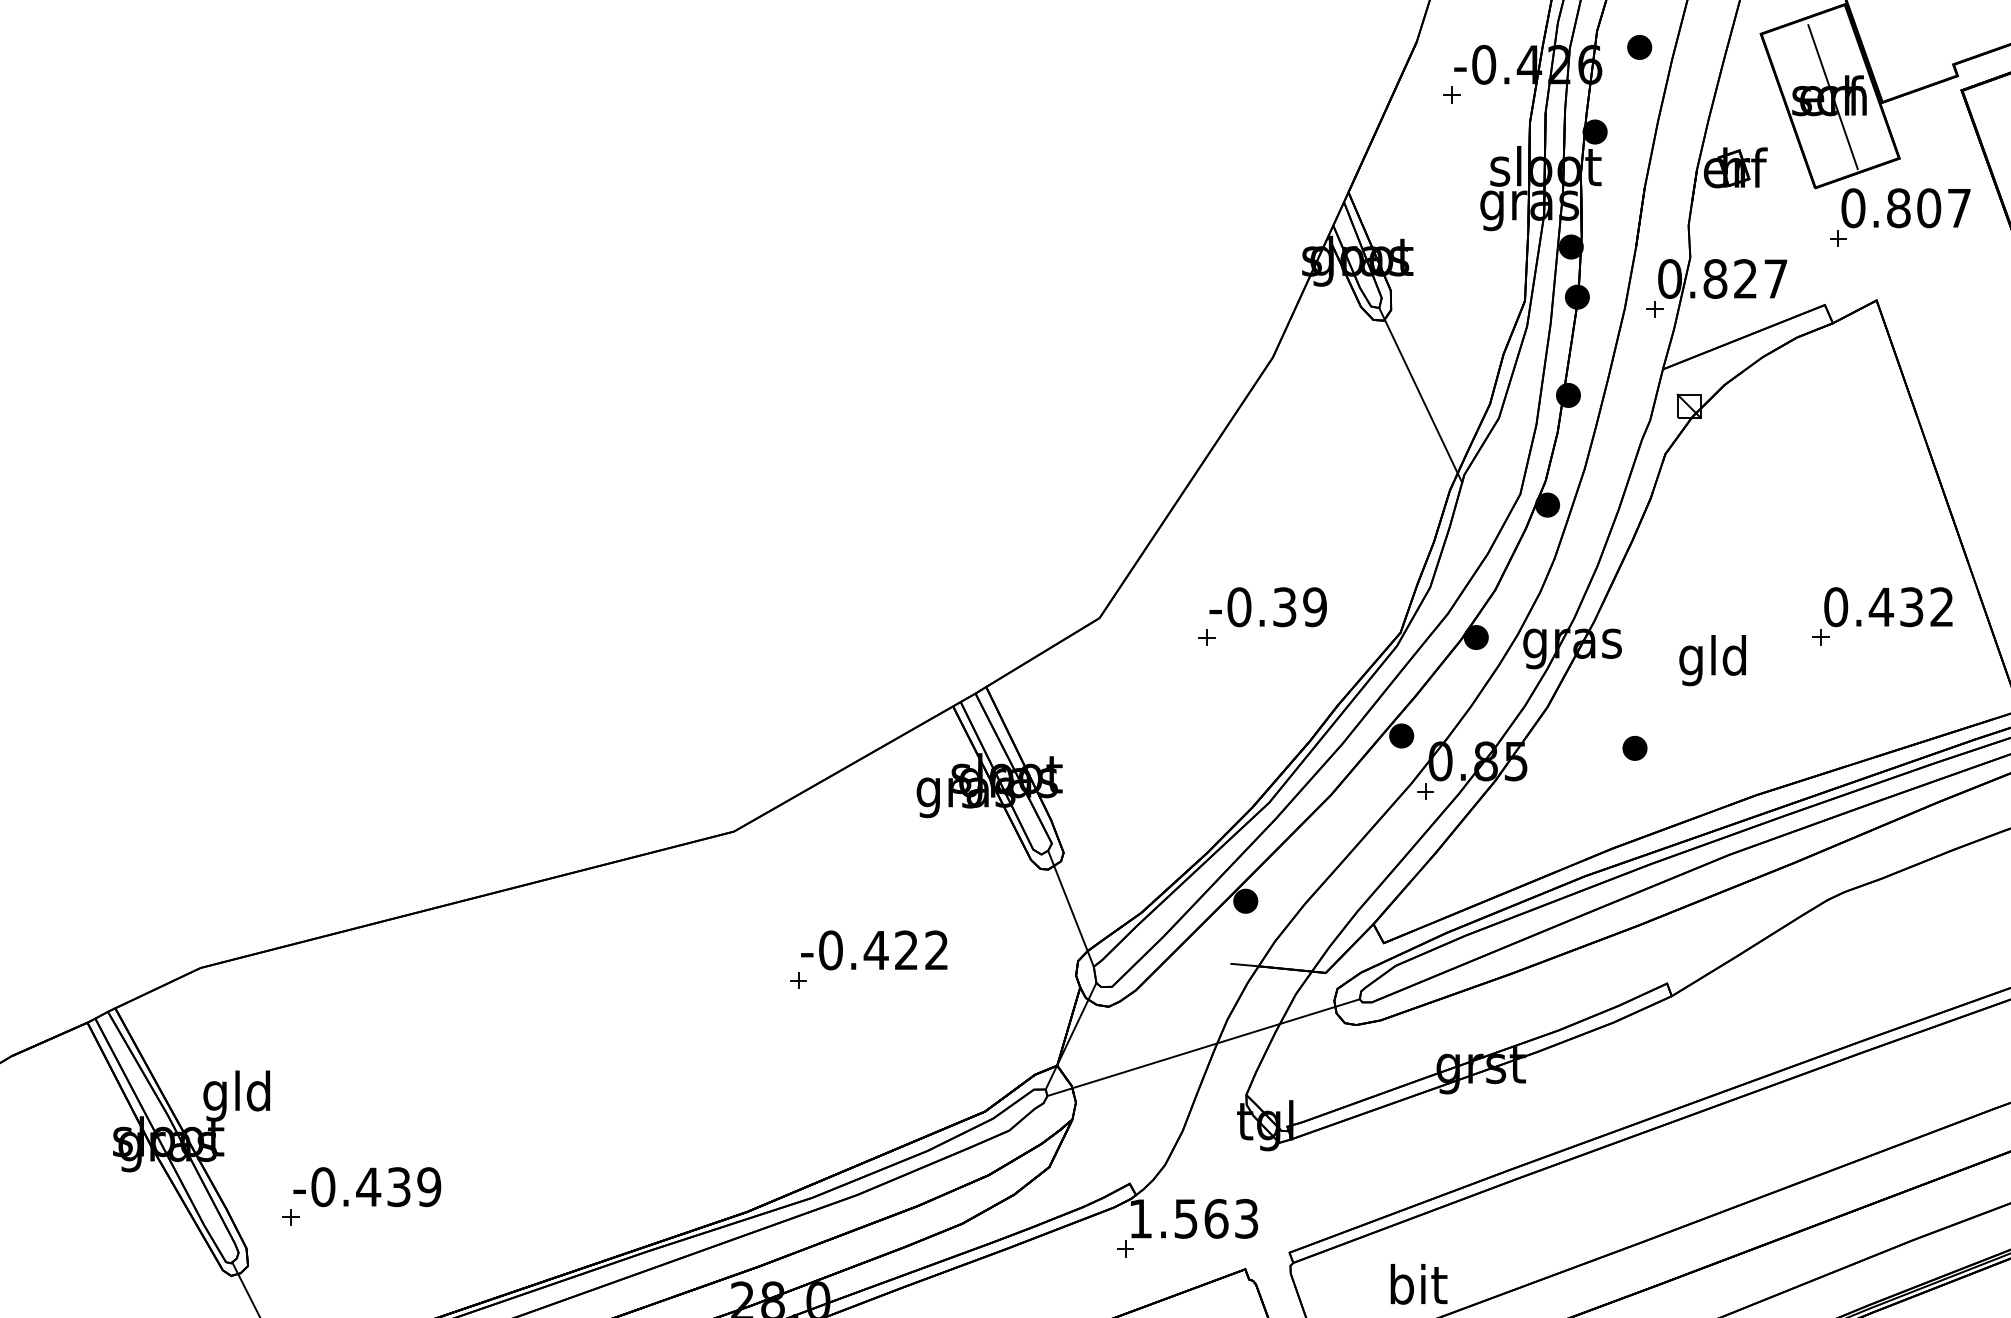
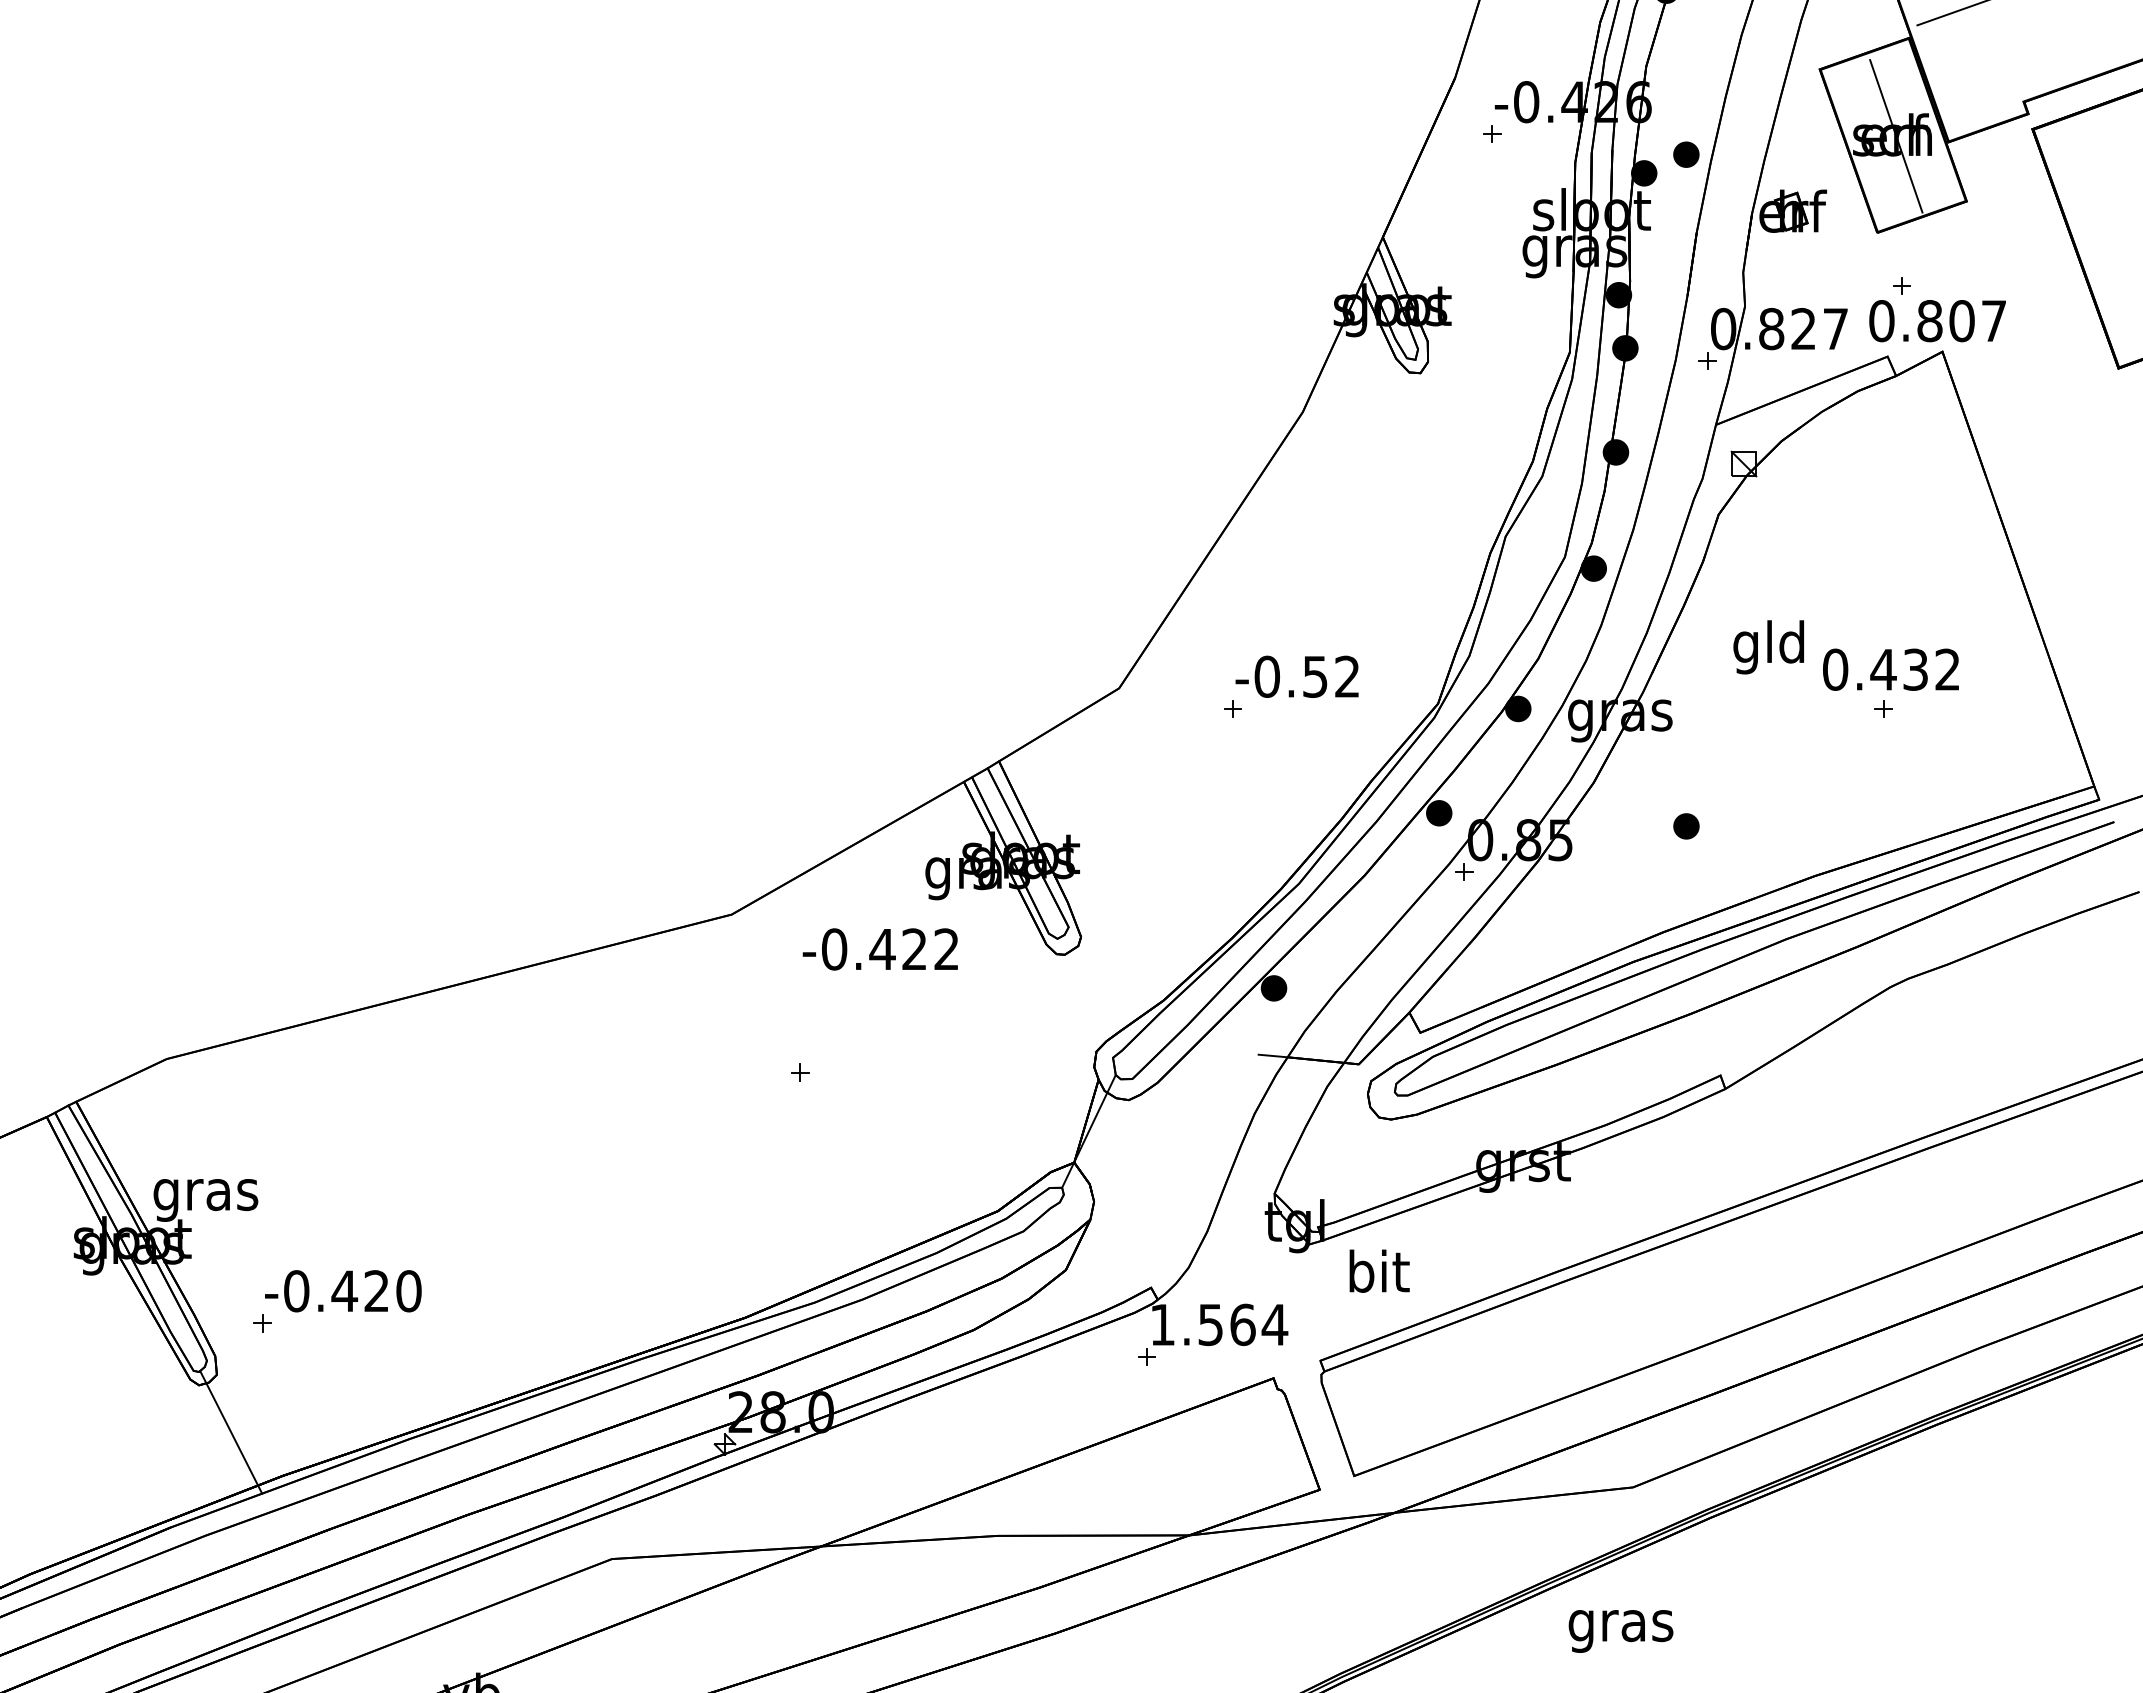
part: (1639, 47) -> (1686, 154), moved
text: (1905, 208) -> (1937, 321), moved
line: (1420, 394) -> (1459, 451), removed
text: (1300, 606) -> (1331, 676), -0.39 -> -0.52
text: (1887, 606) -> (1890, 669), moved
text: (1712, 660) -> (1768, 647), moved
line: (1070, 907) -> (1088, 995), removed
text: (873, 950) -> (879, 949), moved
line: (1202, 1047) -> (1228, 1143), removed
text: (237, 1095) -> (205, 1194), gld -> gras
text: (413, 1187) -> (392, 1291), -0.439 -> -0.420
text: (1246, 1218) -> (1274, 1324), 1.563 -> 1.564
text: (1418, 1283) -> (1379, 1270), moved

